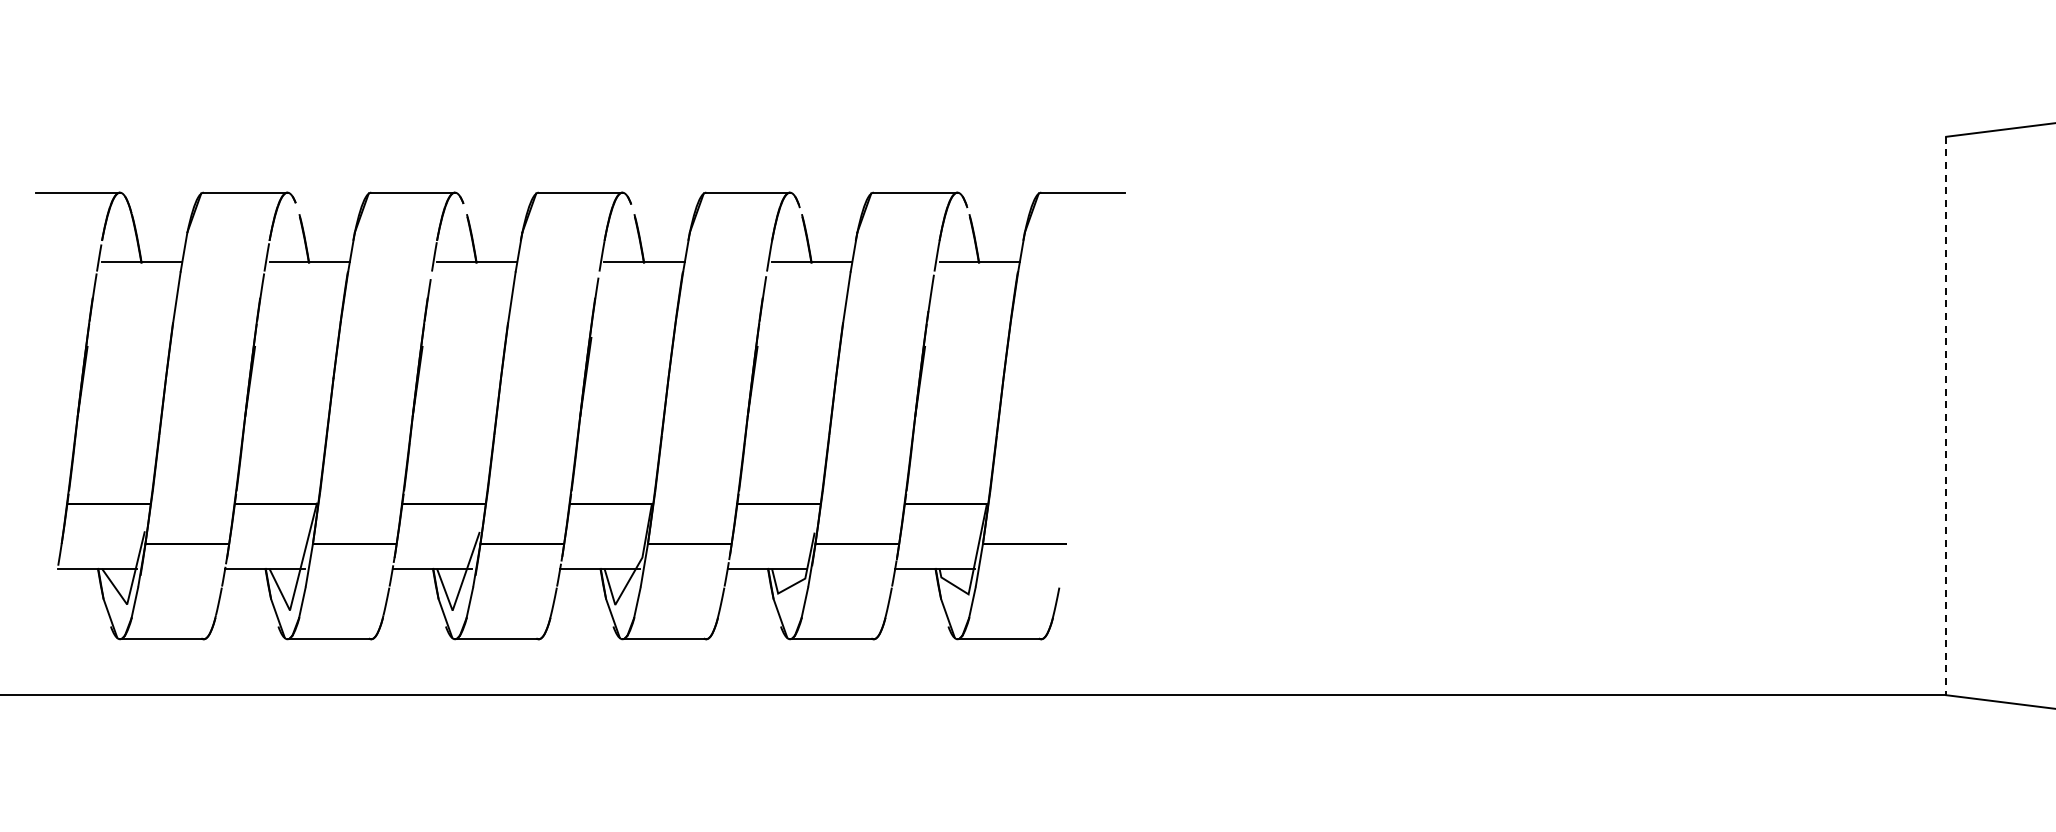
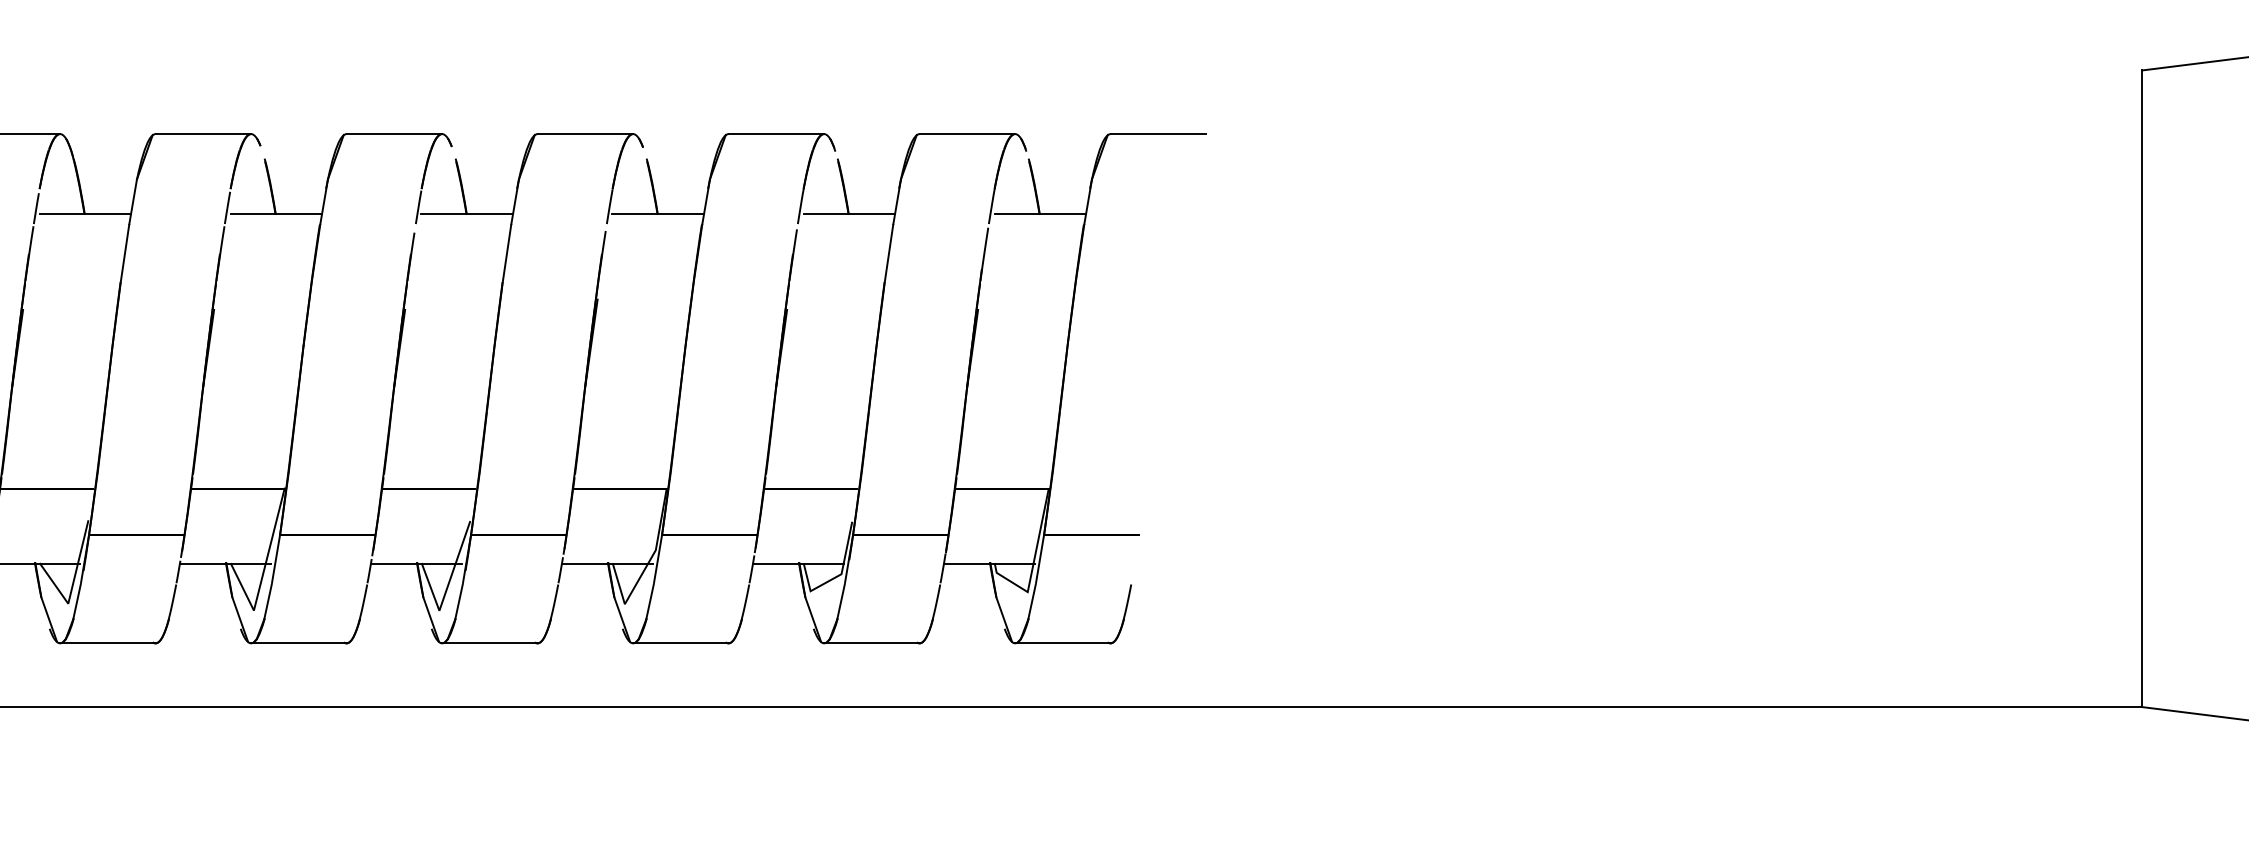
line: (1946, 416) -> (2142, 389), dashed -> solid

